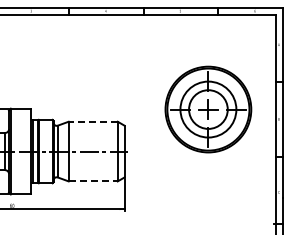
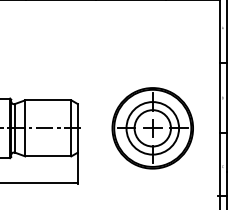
part: (208, 109) -> (152, 128), moved
line: (93, 121) -> (48, 100), dashed -> solid
line: (93, 181) -> (48, 156), dashed -> solid

